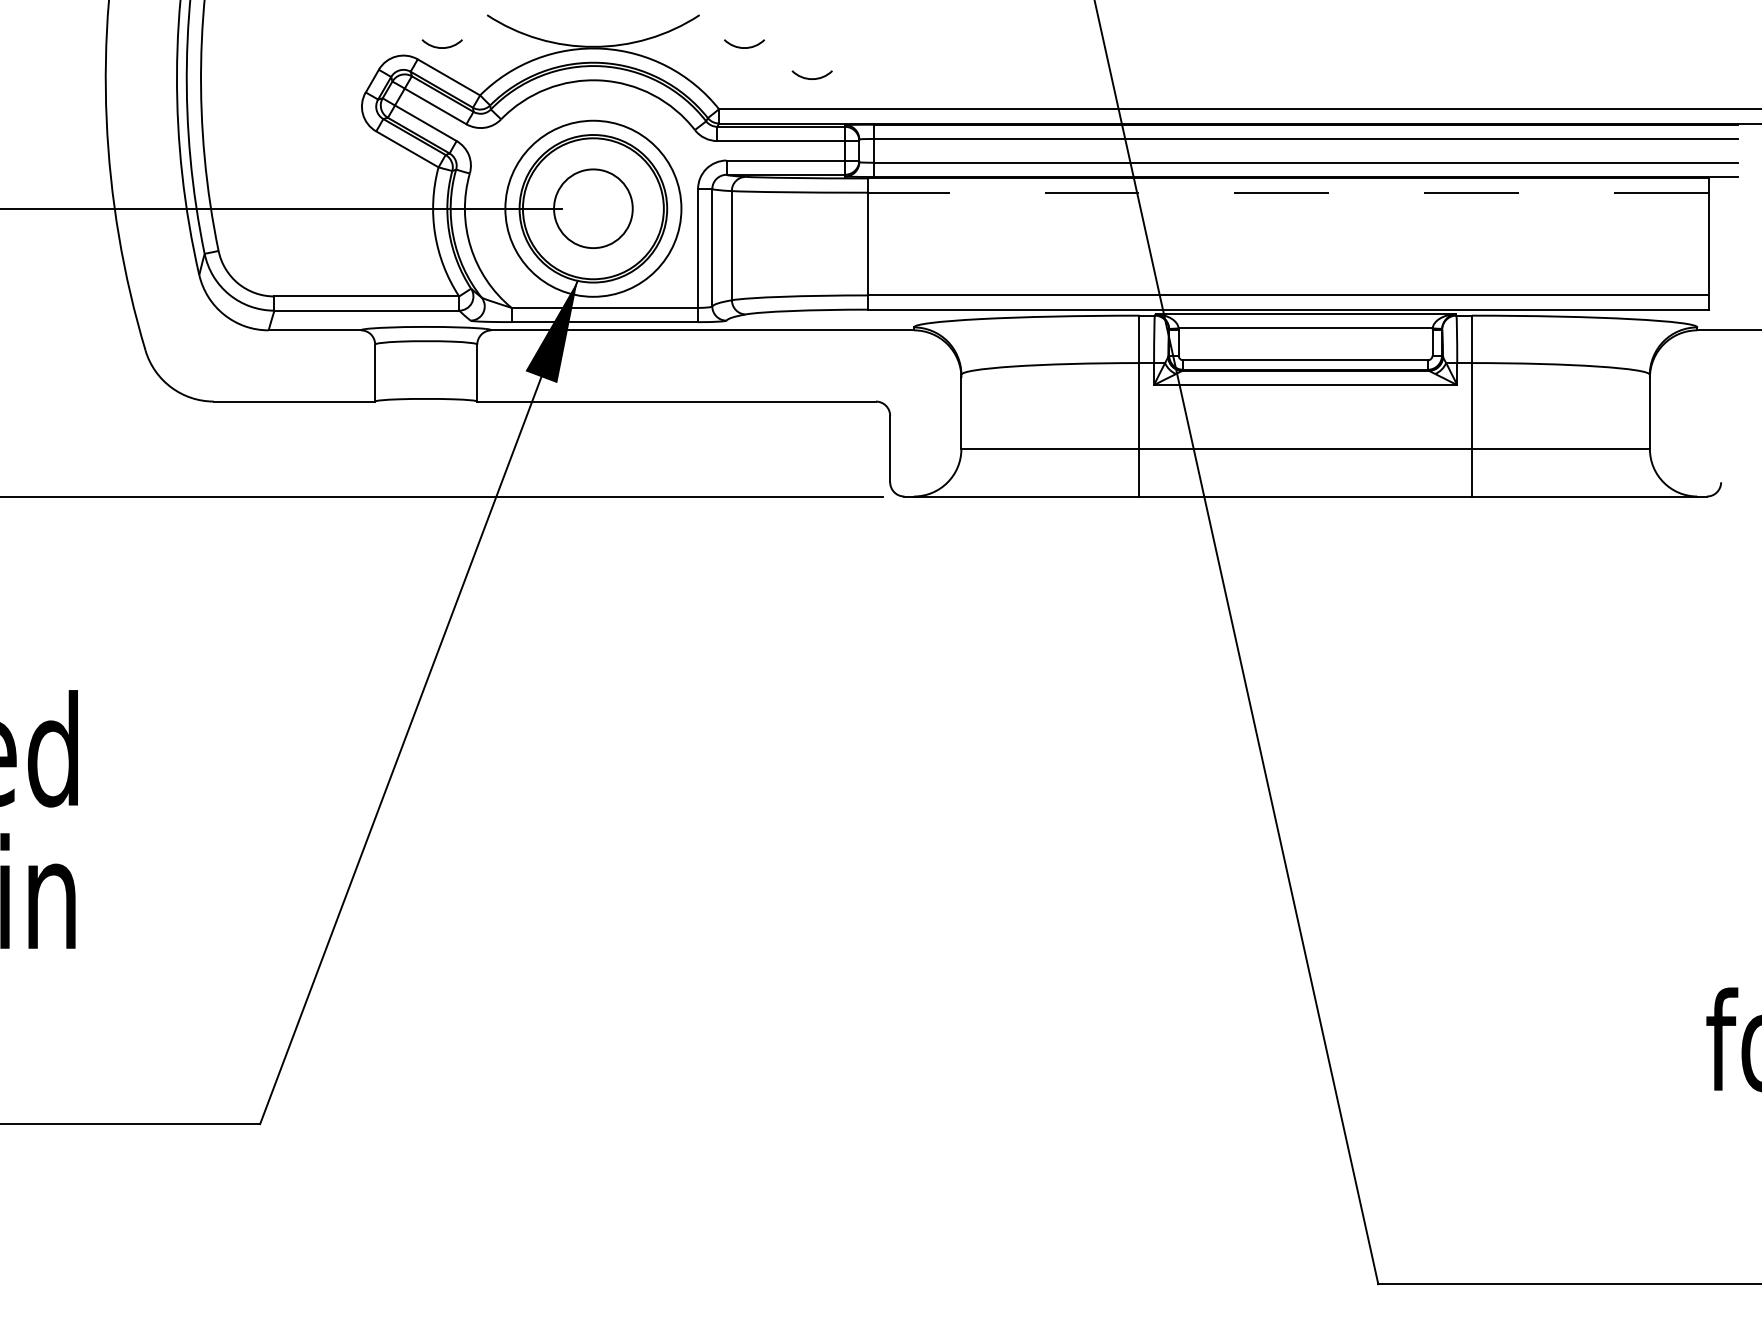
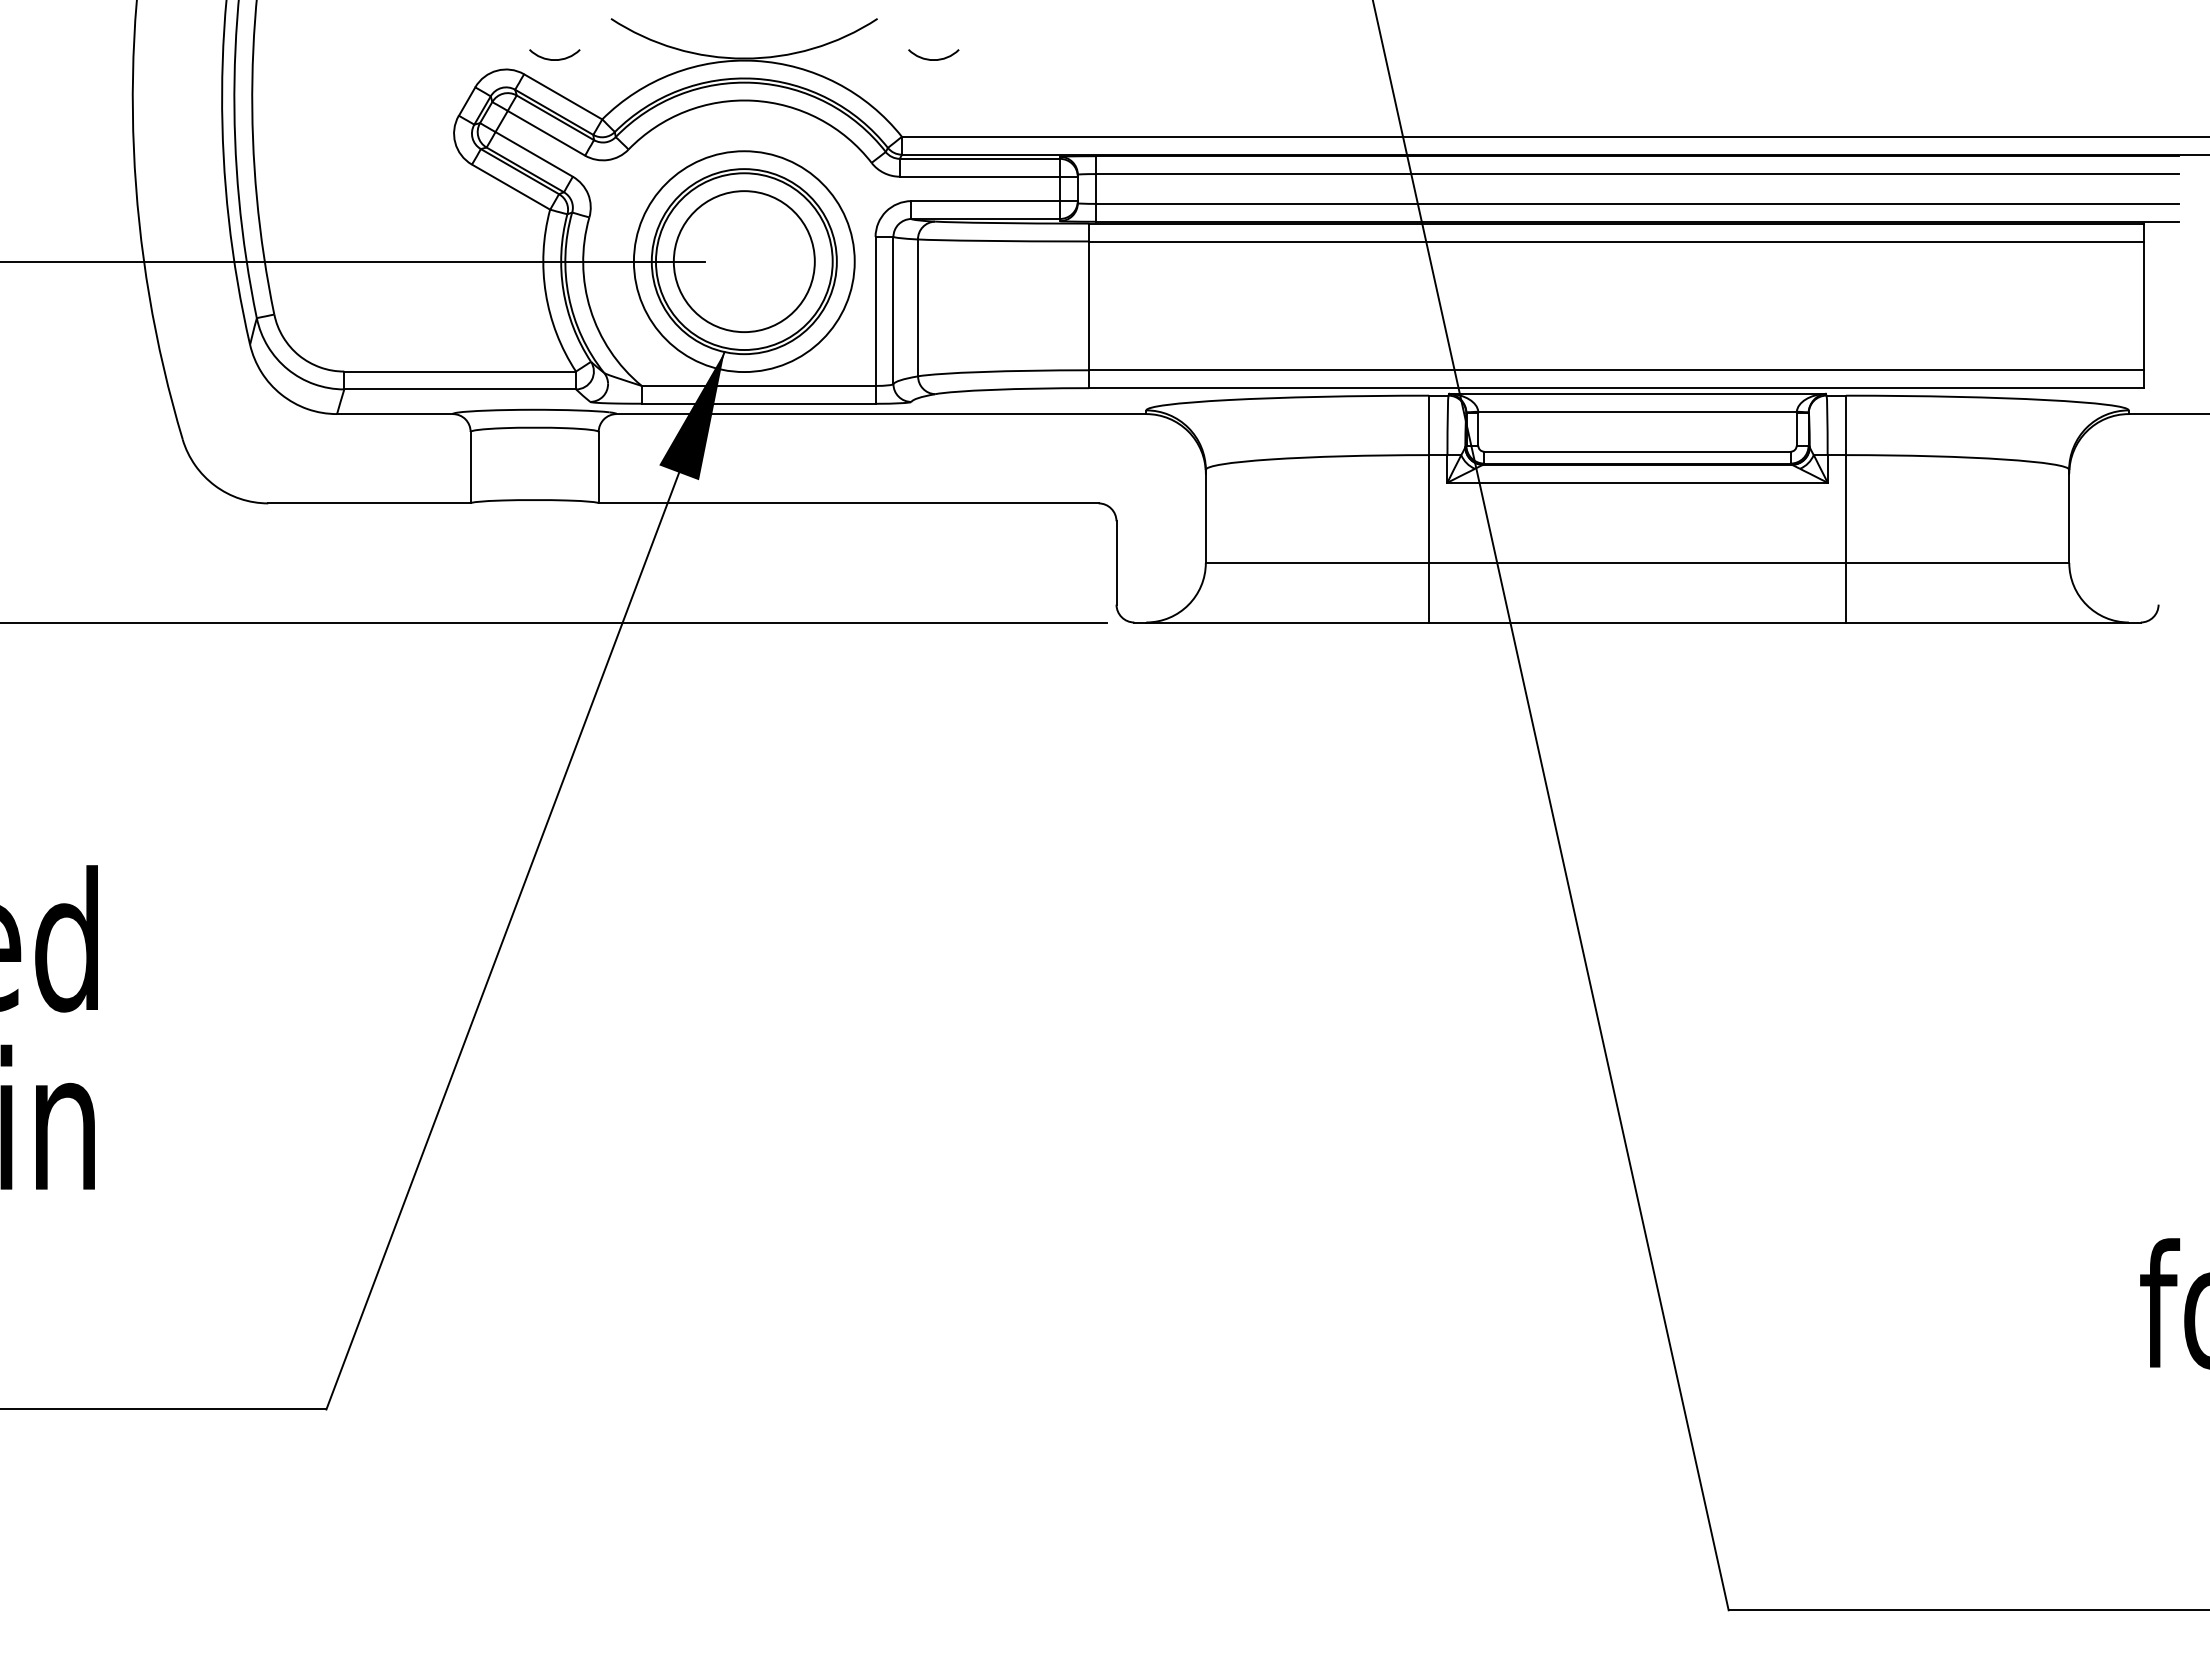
curve: (812, 78) -> (1018, 98), removed
line: (1288, 192) -> (1615, 241), dashed -> solid
circle: (592, 208) -> (743, 261), size x1.43

